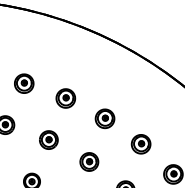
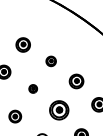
part: (65, 98) -> (50, 61), size x0.7
part: (48, 139) -> (32, 88), size x0.6
part: (89, 161) -> (59, 110), size x1.4

